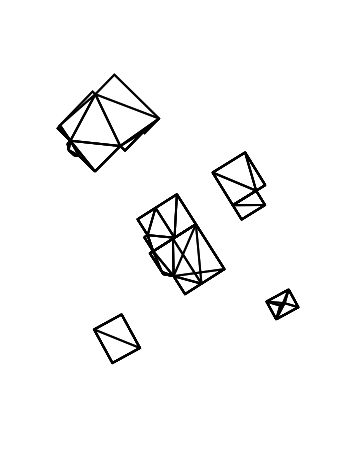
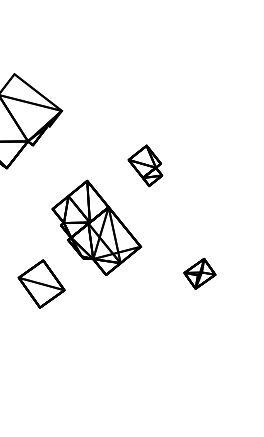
part: (238, 185) -> (144, 165), size x0.62
part: (116, 338) -> (41, 283), moved

